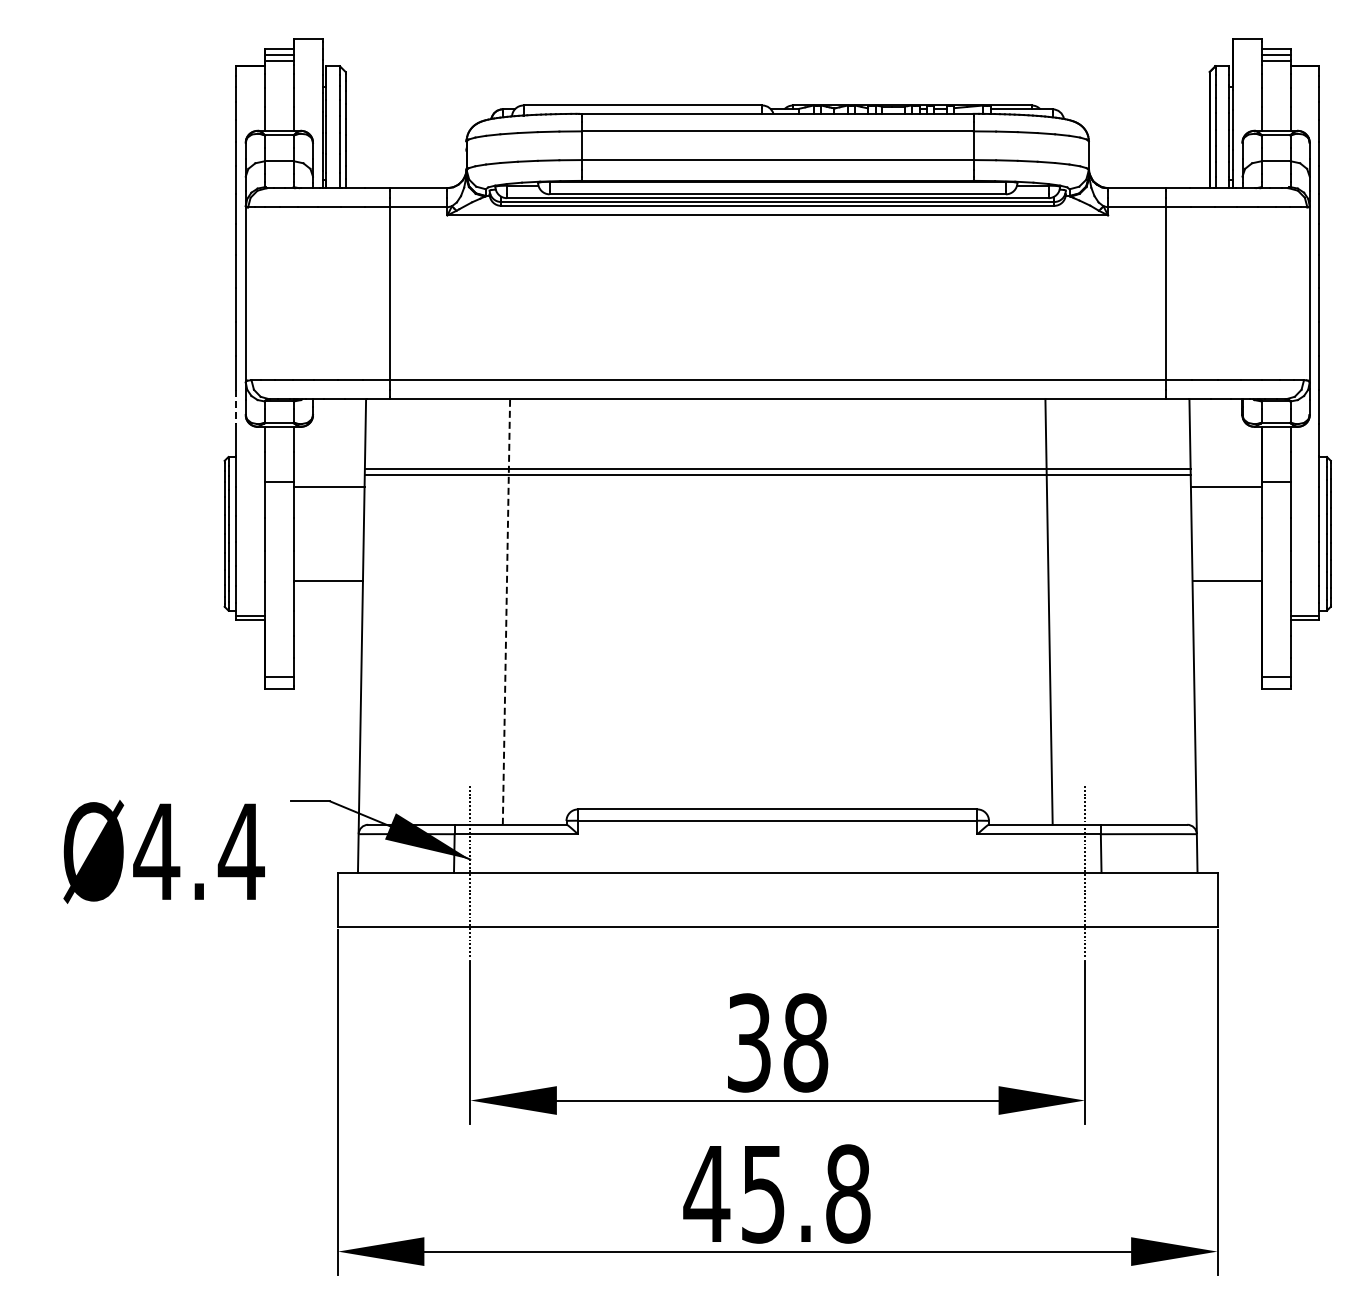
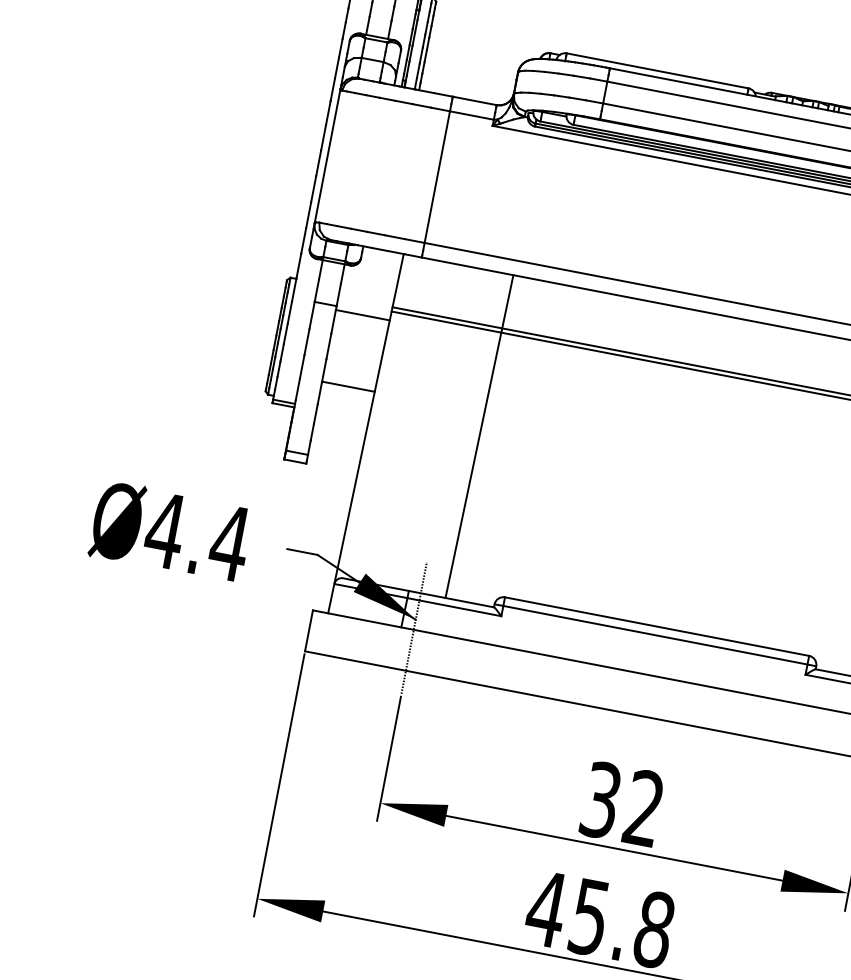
line: (236, 407) -> (303, 241), dashed -> solid
line: (506, 612) -> (479, 436), dashed -> solid
text: (163, 851) -> (170, 531), moved
text: (805, 1042) -> (644, 808), 38 -> 32

